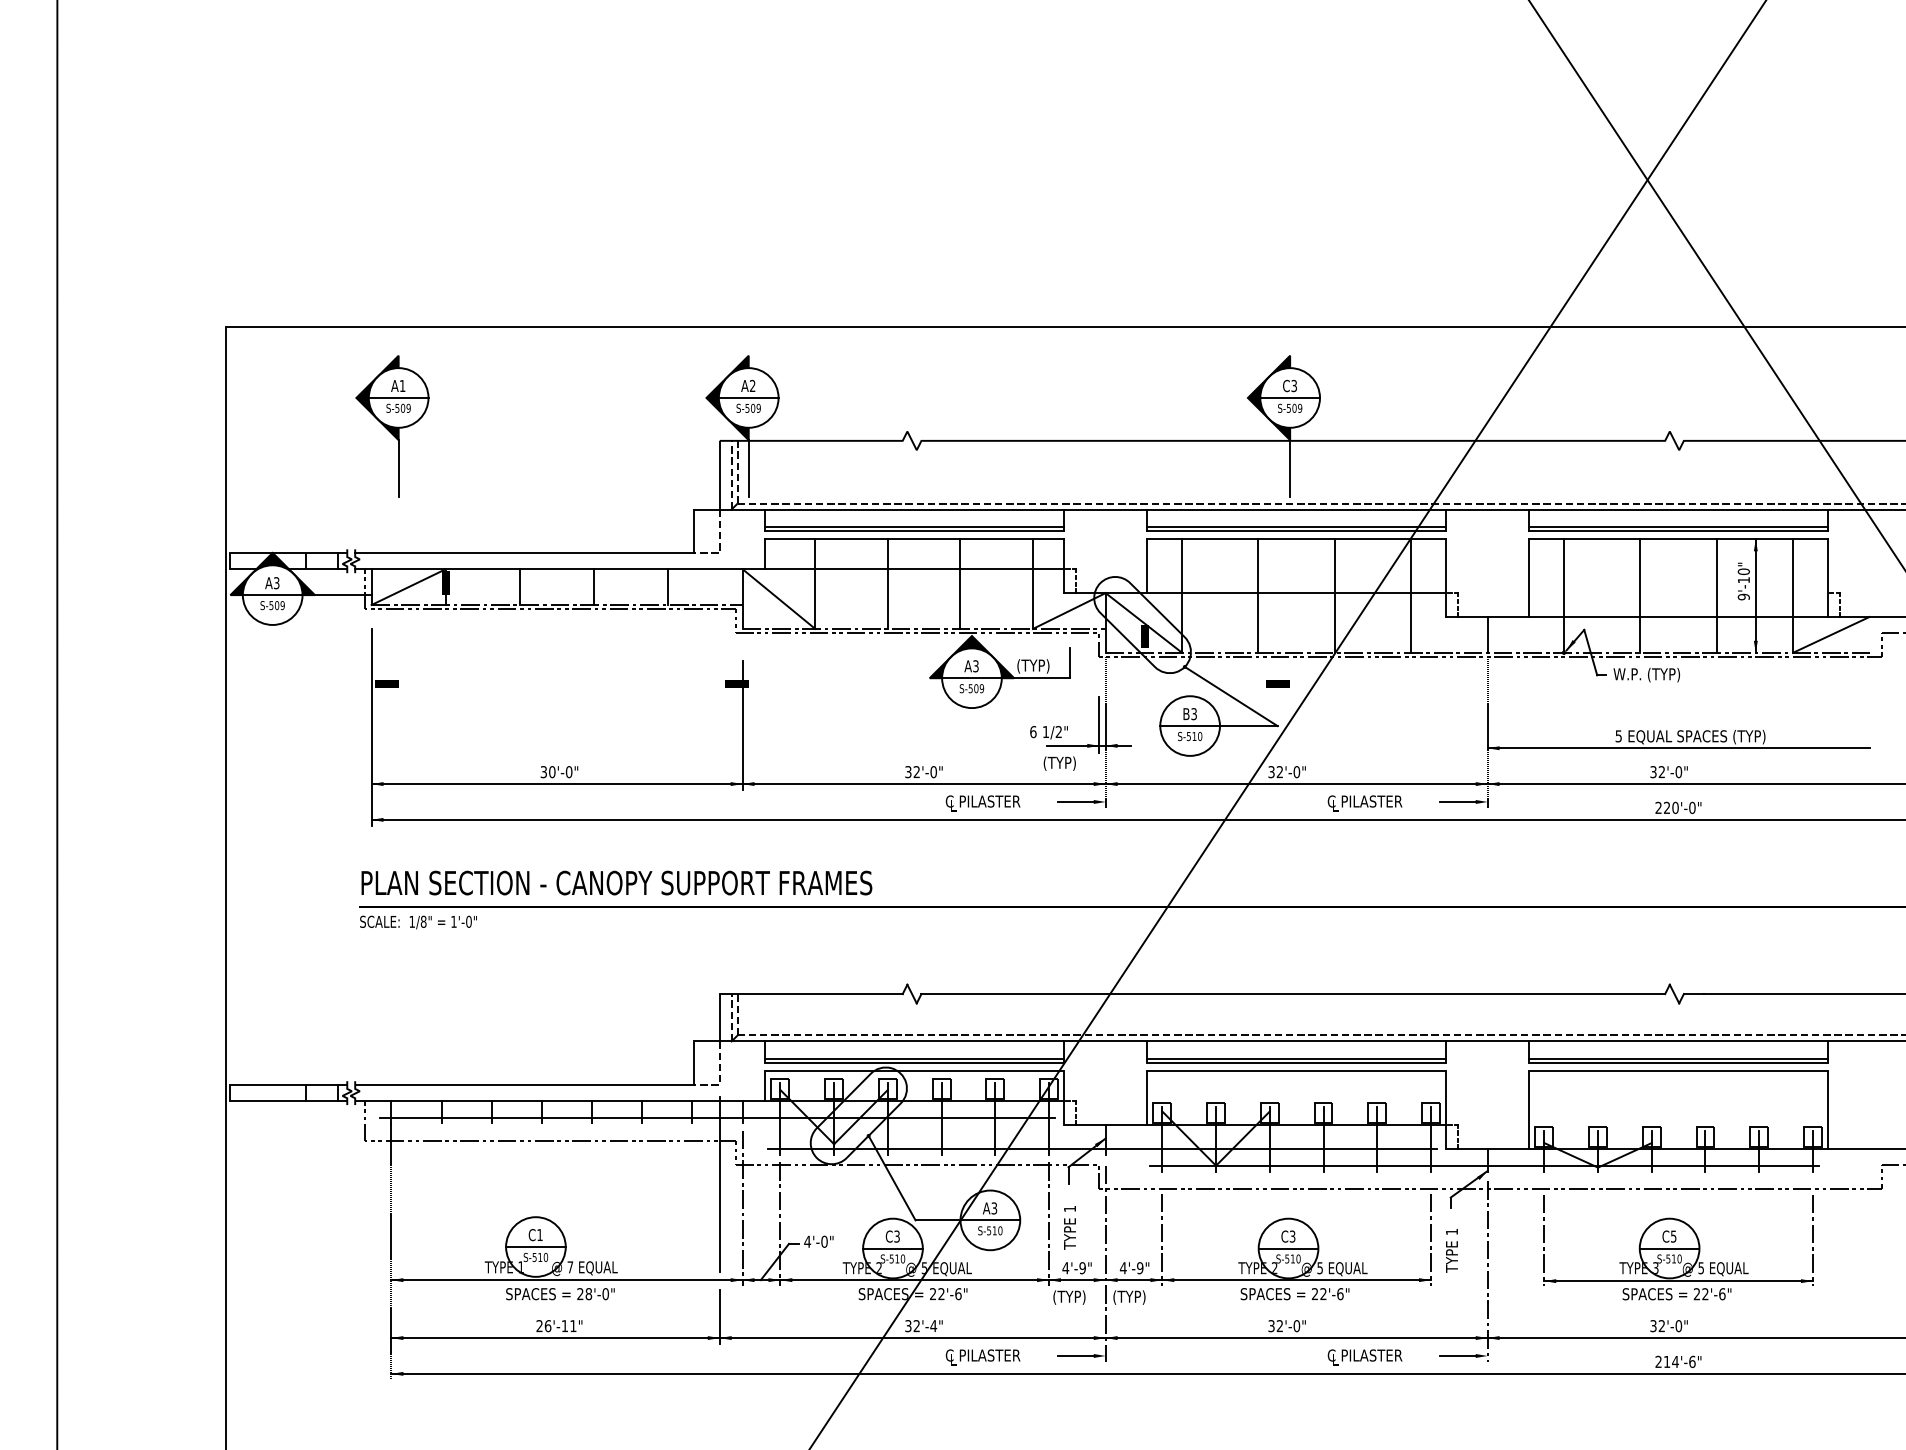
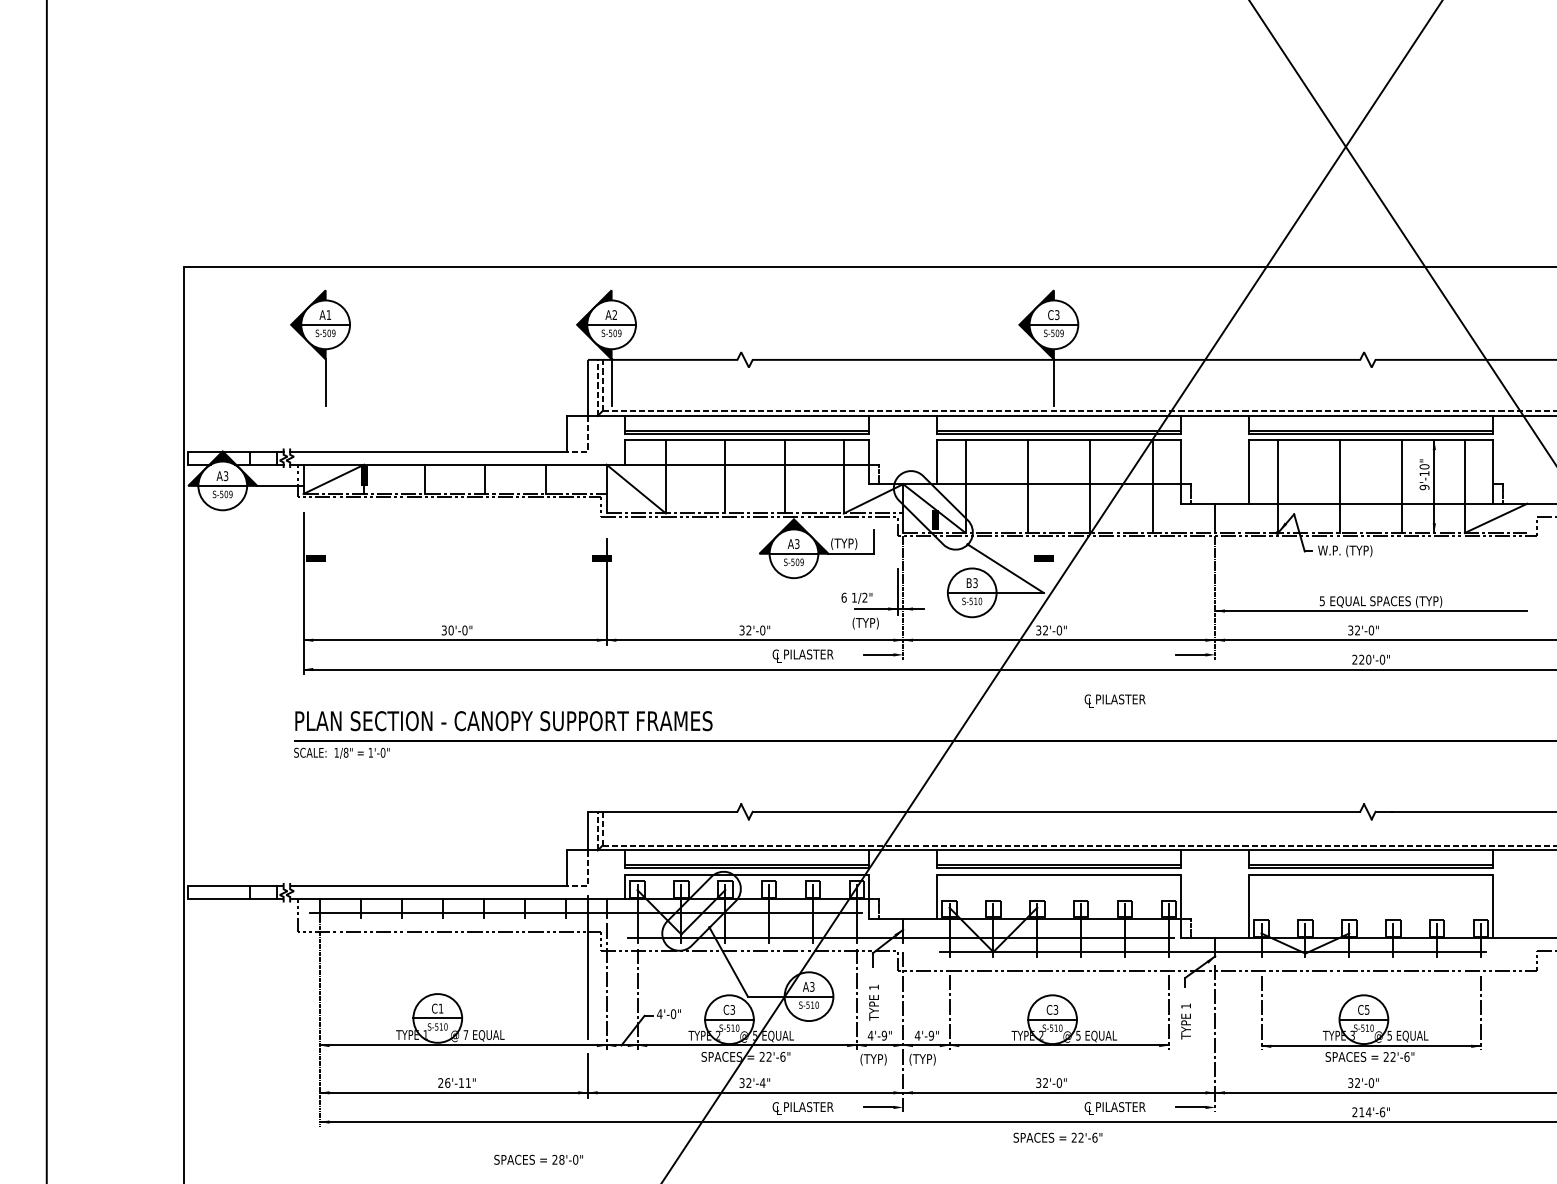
text: (1364, 803) -> (1114, 701), moved
text: (560, 1294) -> (538, 1160), moved
text: (1294, 1294) -> (1057, 1138), moved

